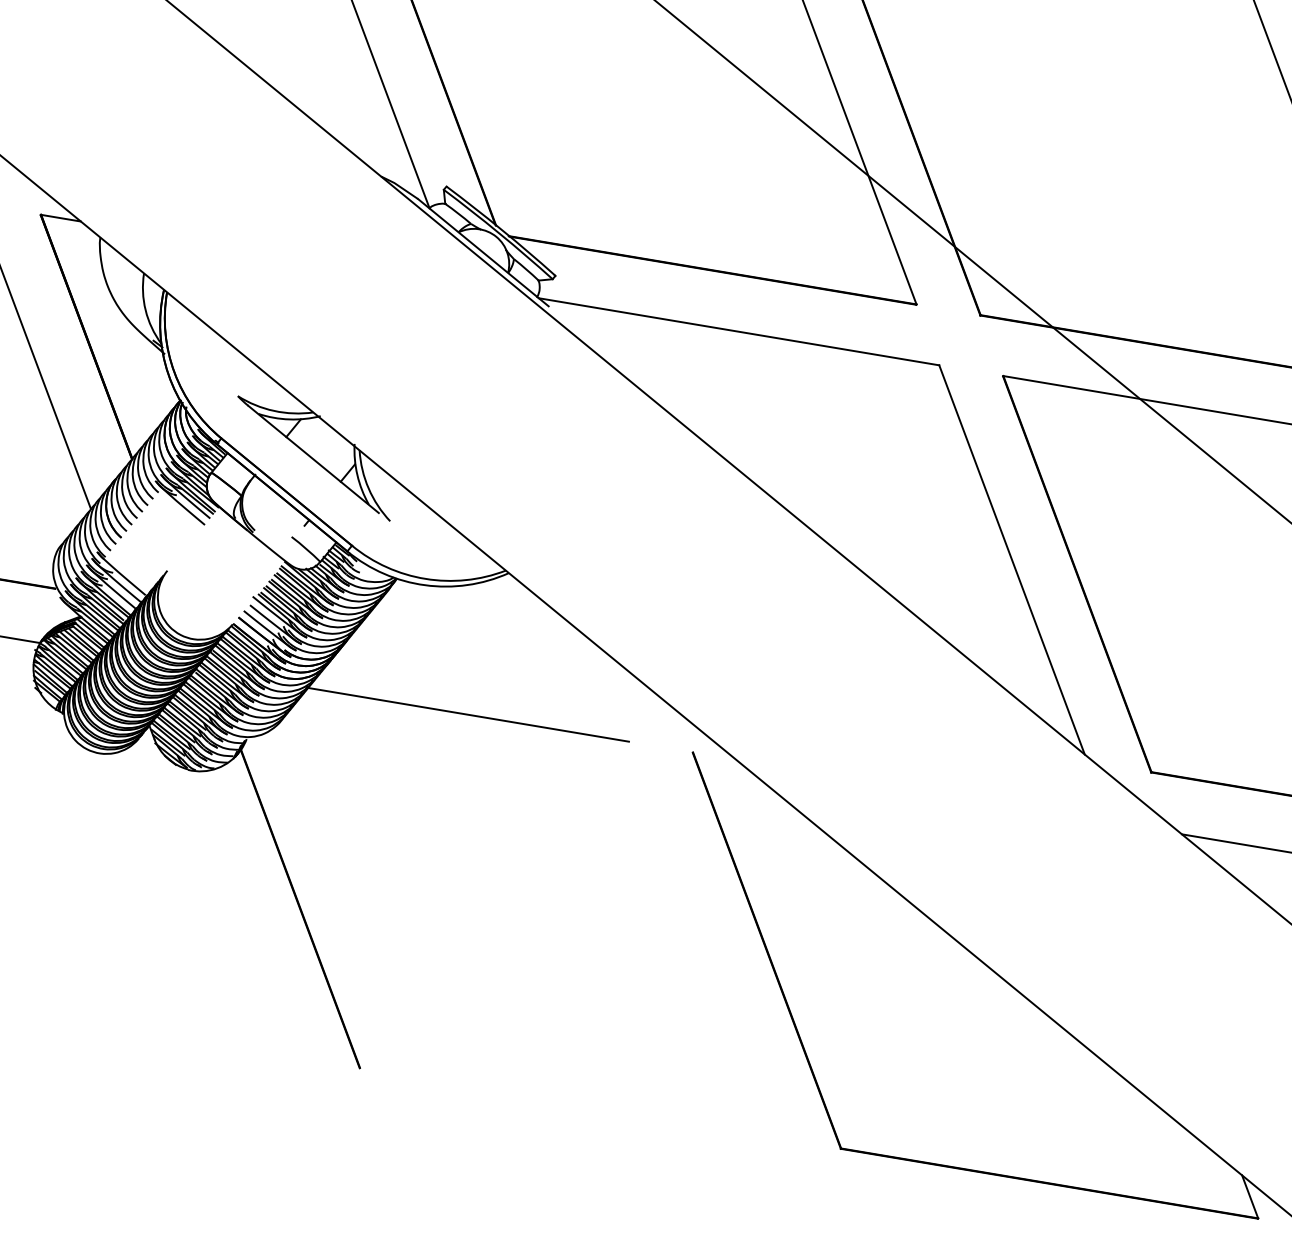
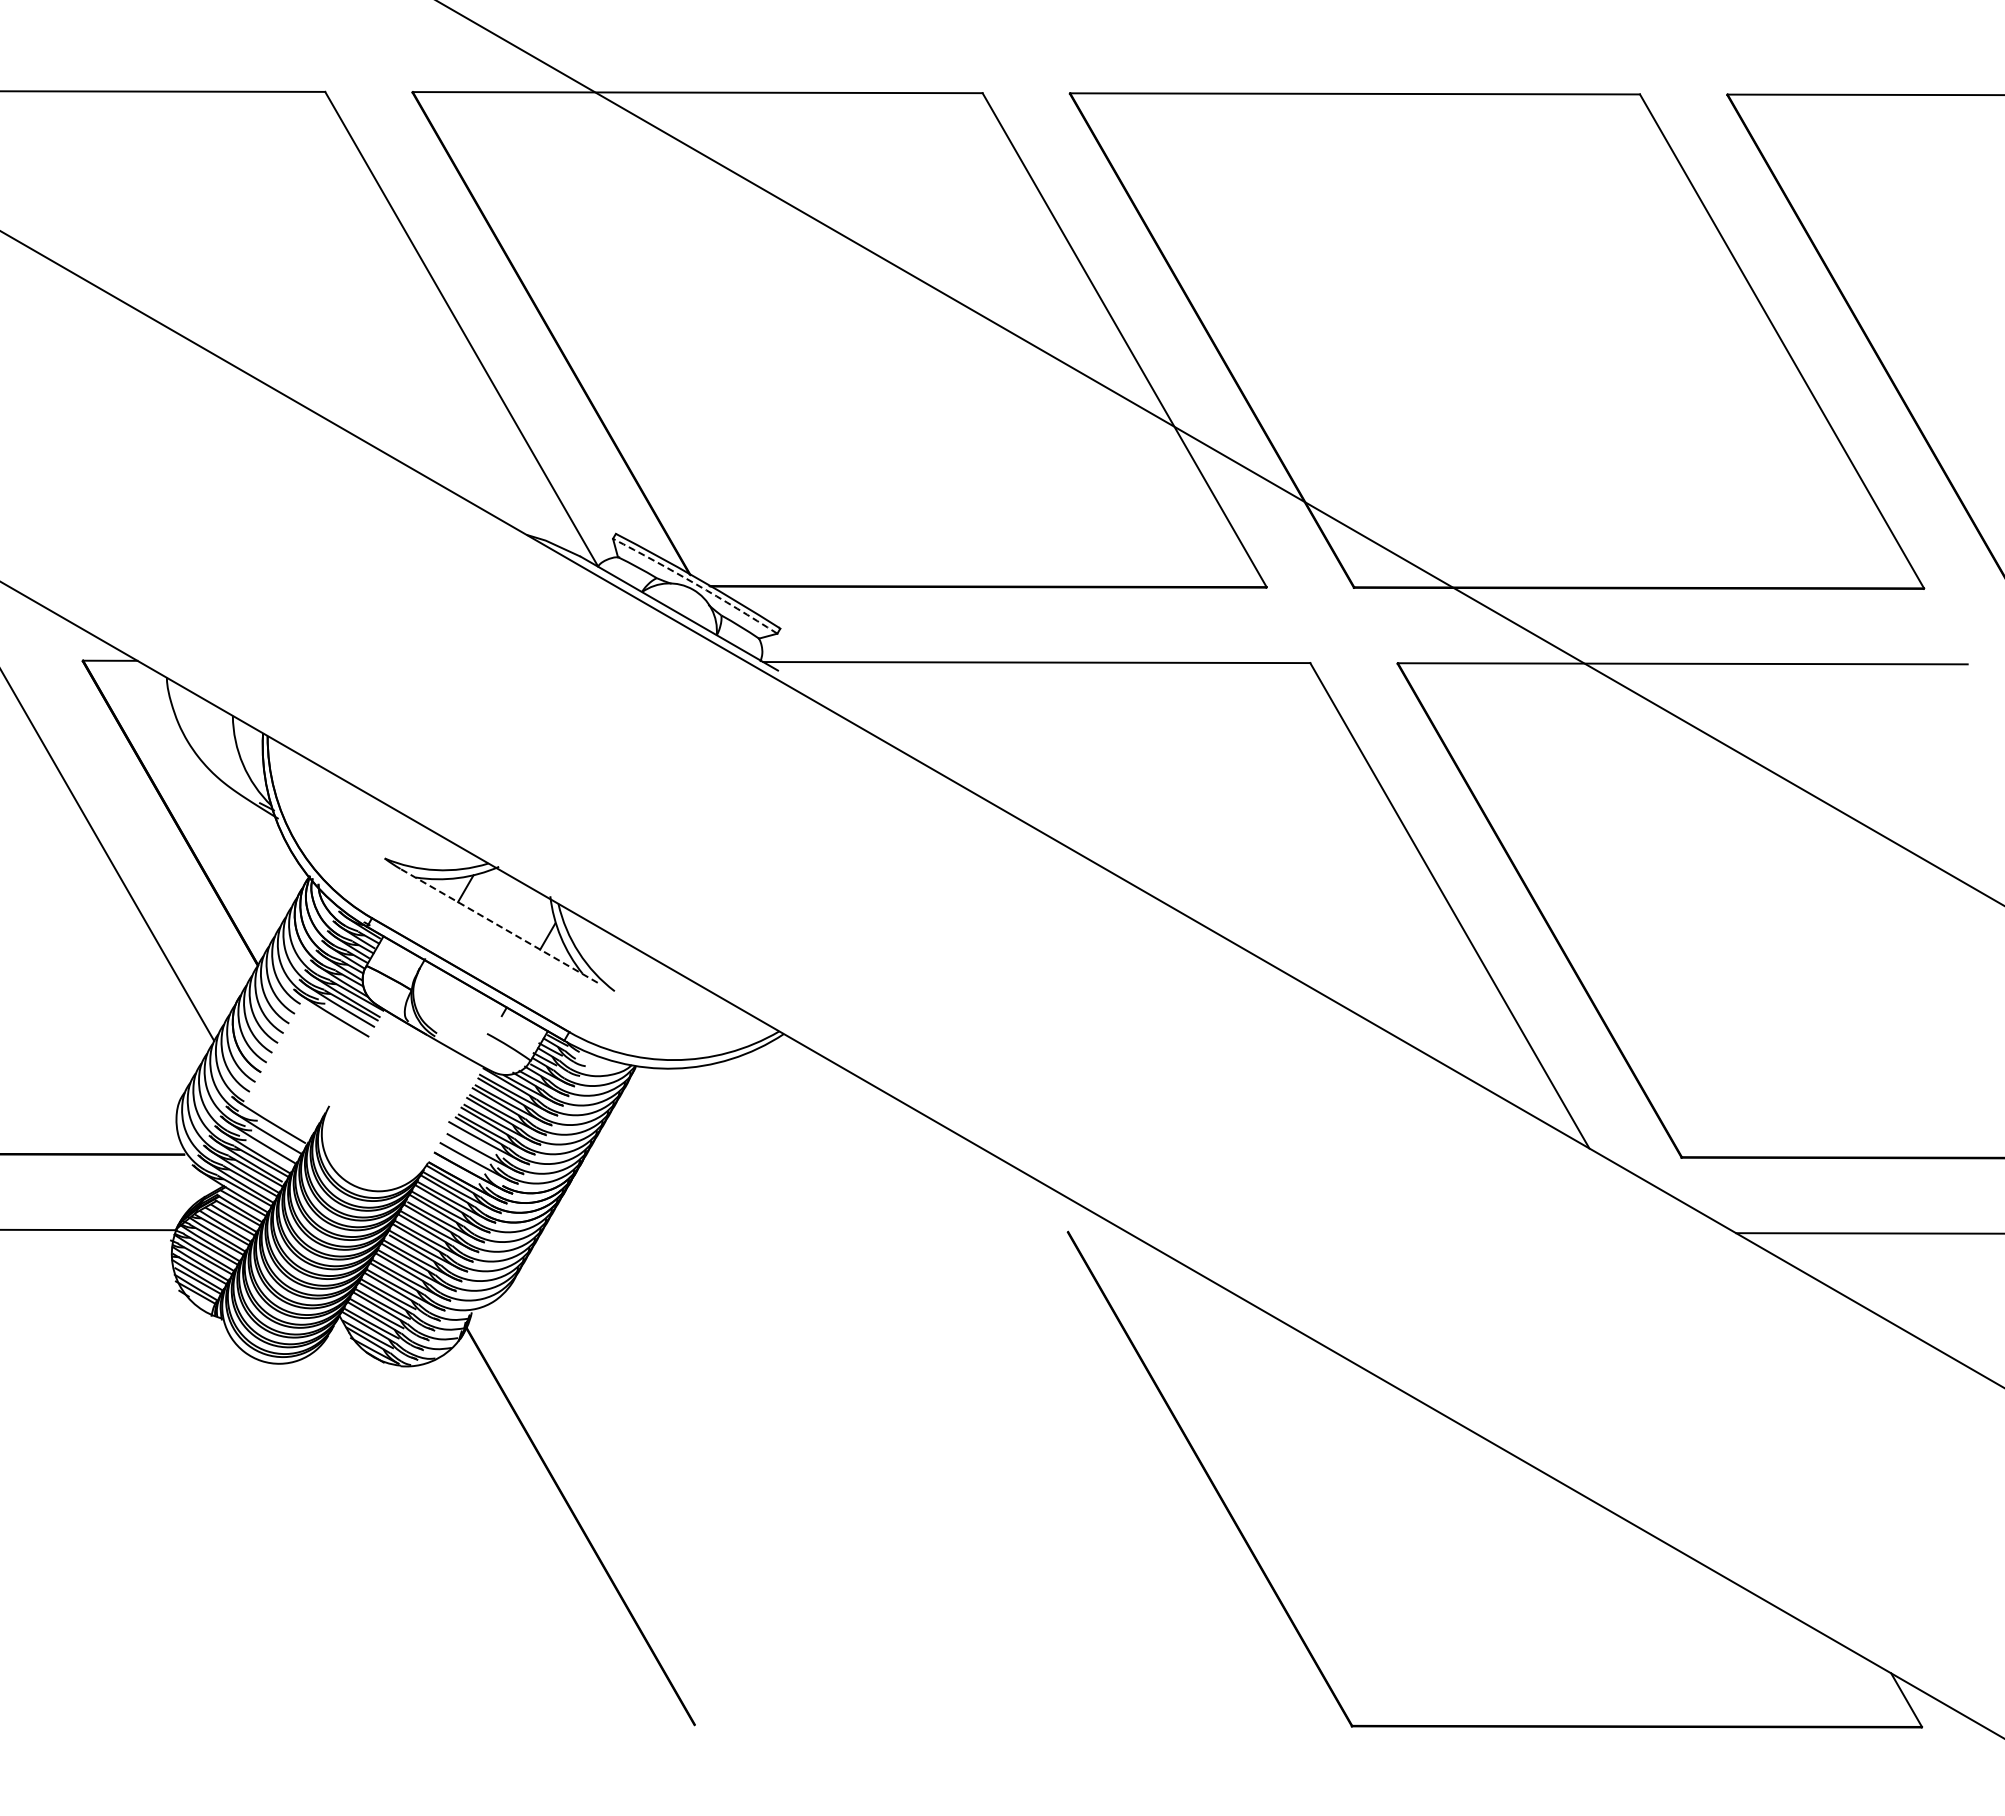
arc: (499, 233) -> (696, 584), solid -> dashed
line: (313, 459) -> (499, 925), solid -> dashed
line: (467, 714) -> (760, 1230), removed

